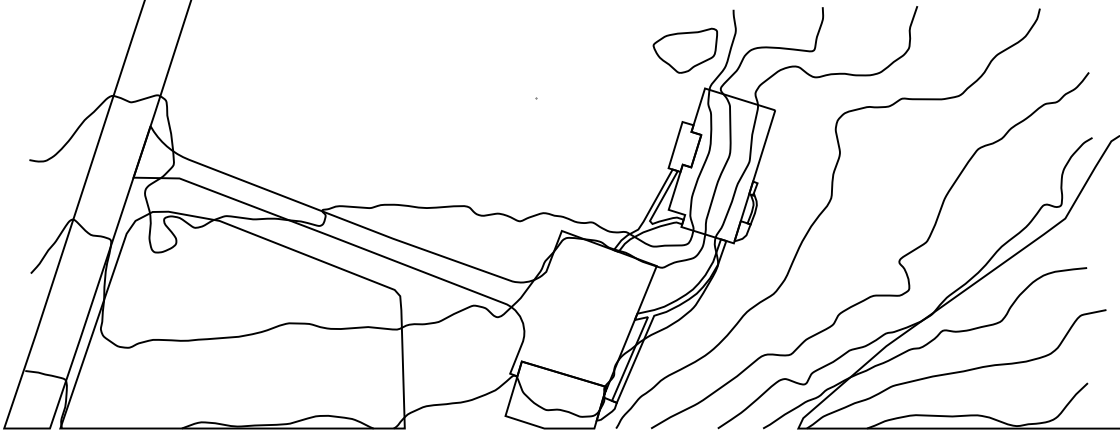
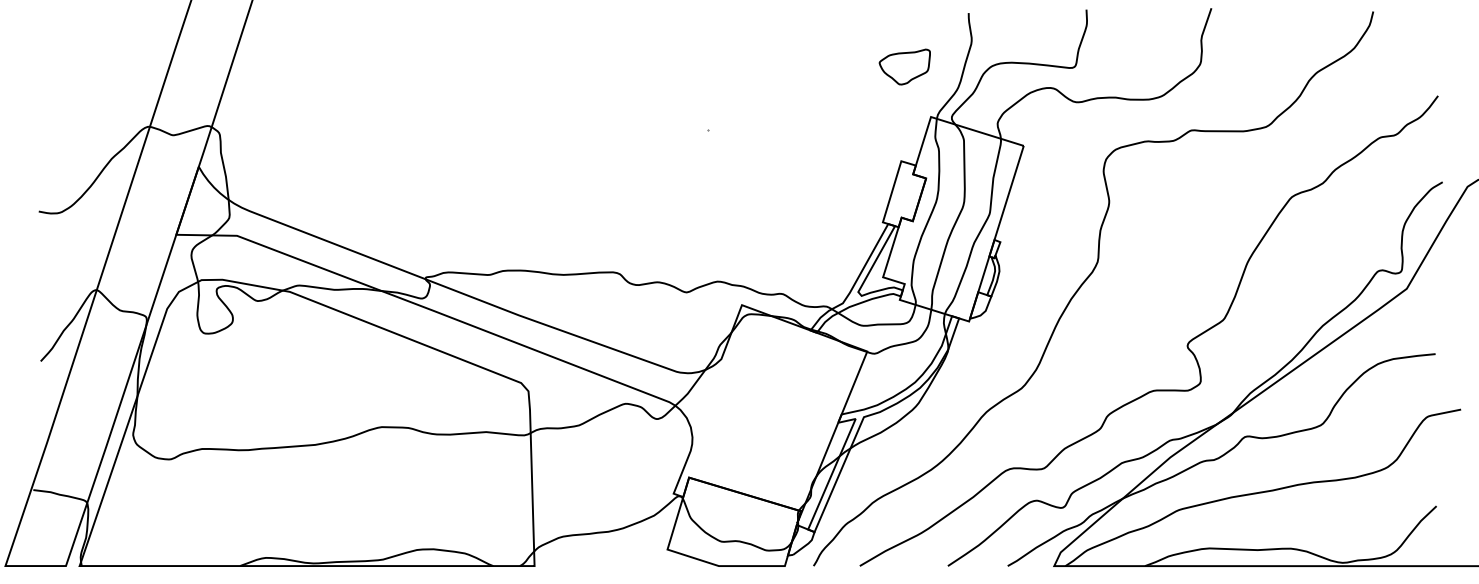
part: (684, 50) -> (903, 66), size x0.6

